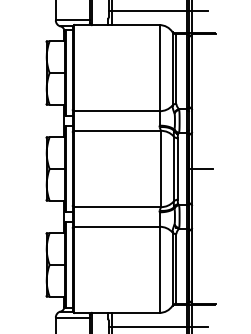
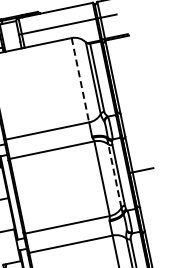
line: (159, 68) -> (80, 80), solid -> dashed
line: (173, 168) -> (114, 175), solid -> dashed

